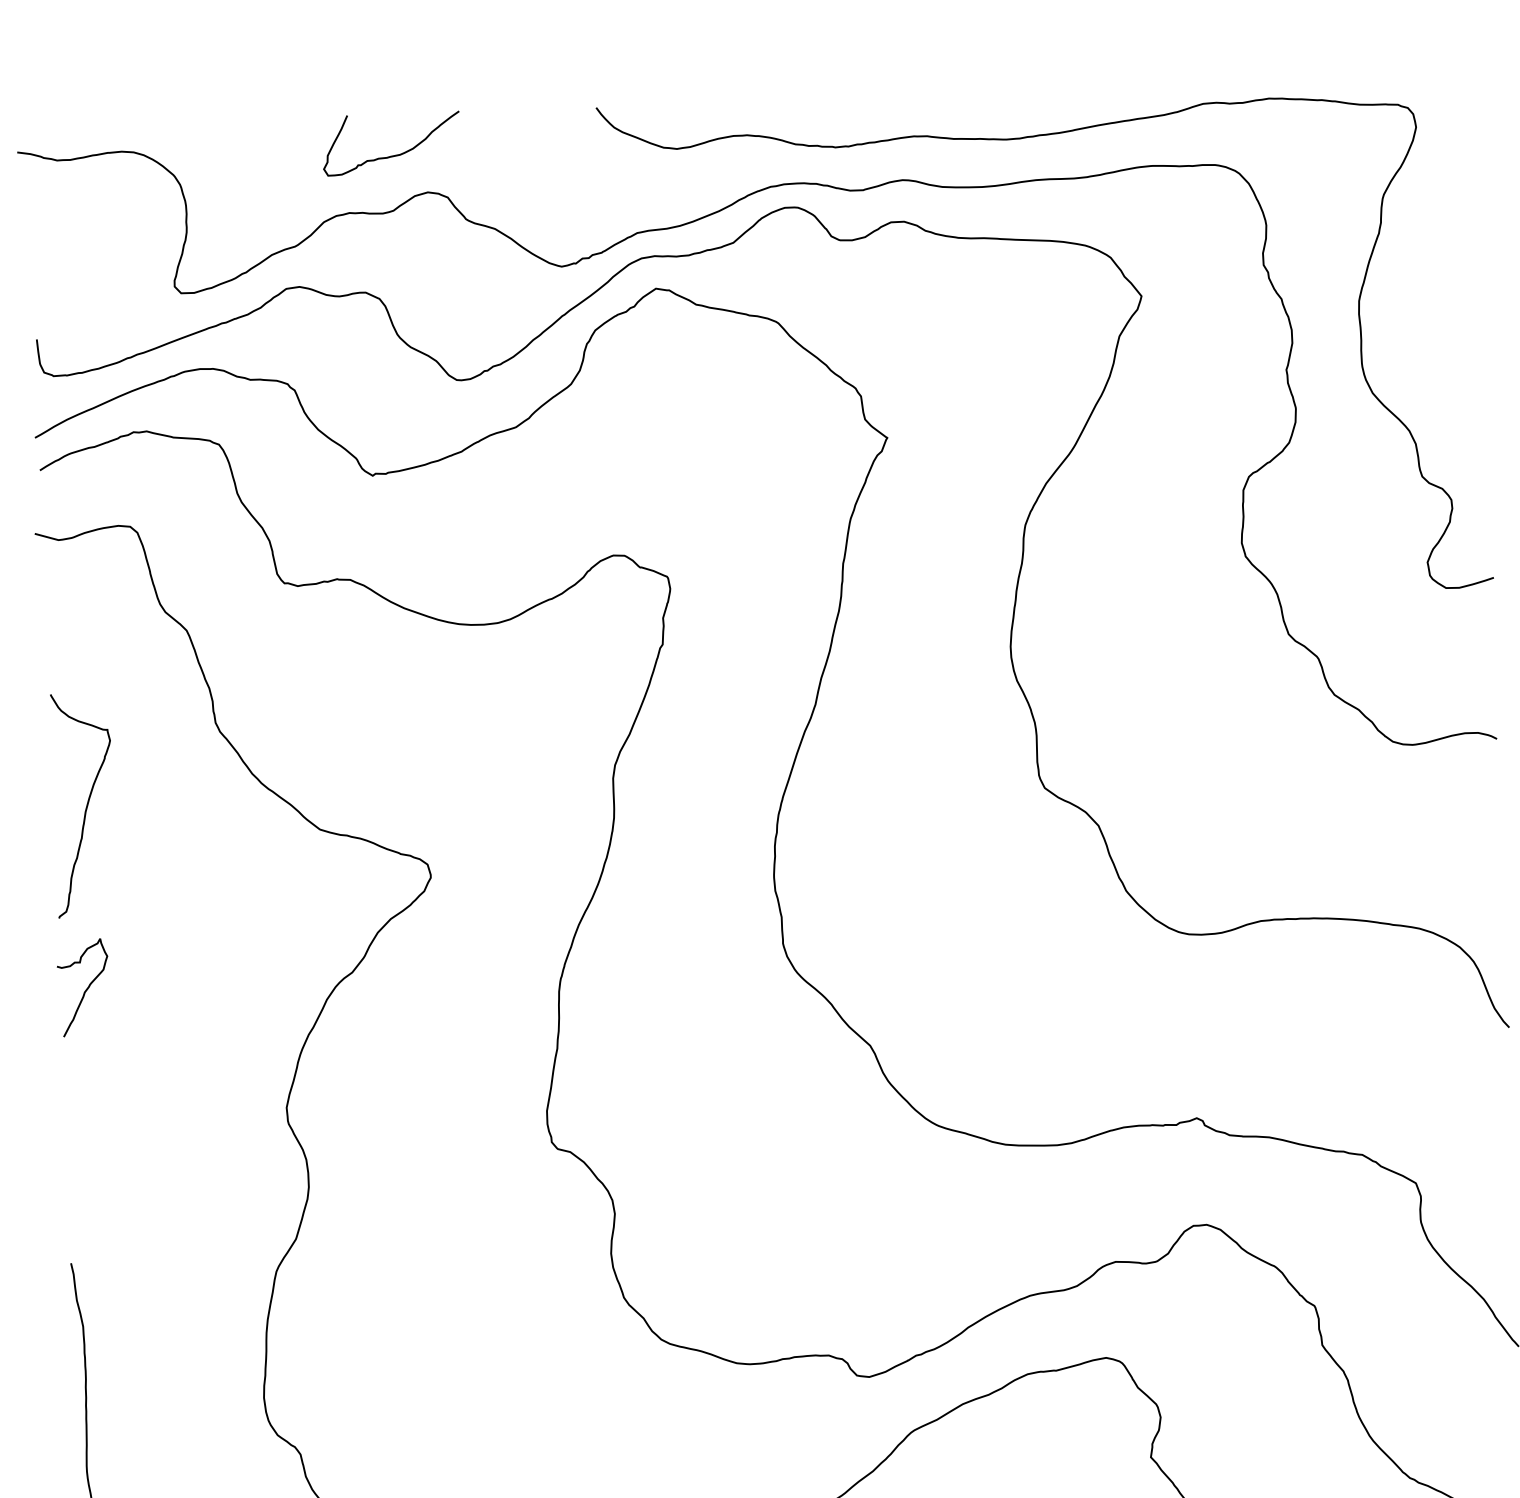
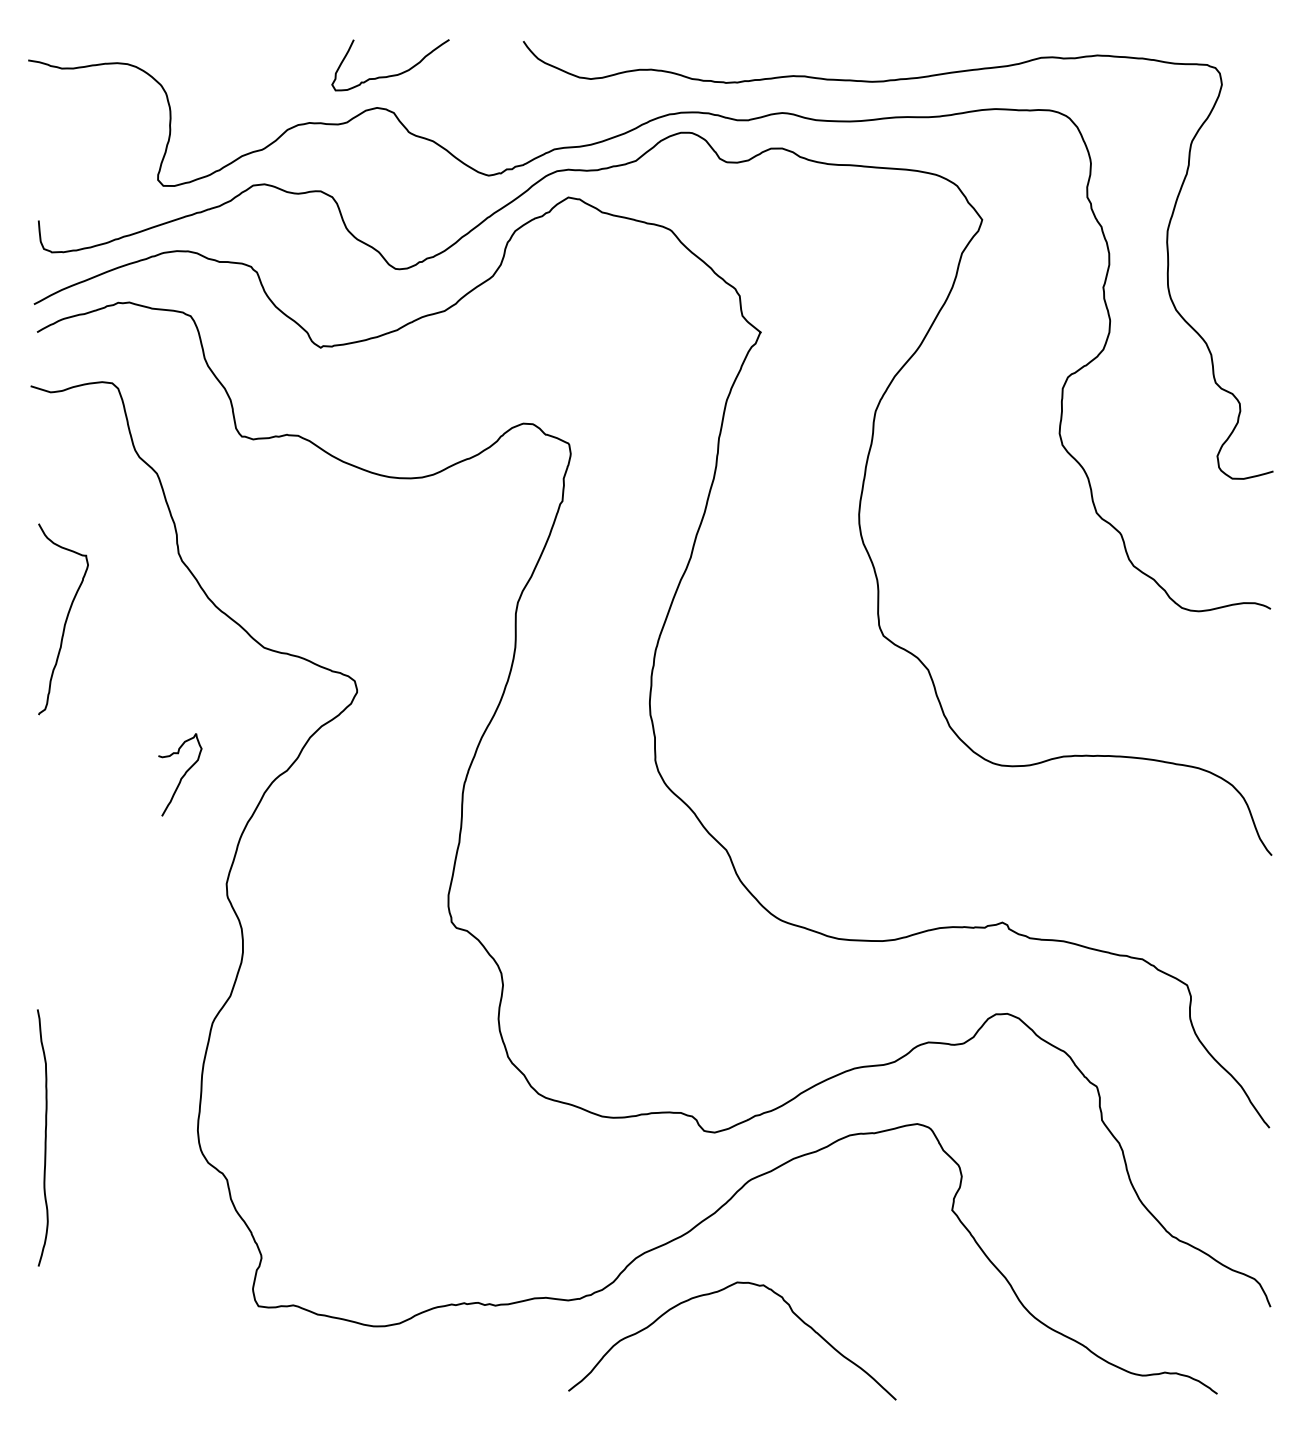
curve: (394, 154) -> (392, 74), moved
curve: (86, 988) -> (182, 775), moved

